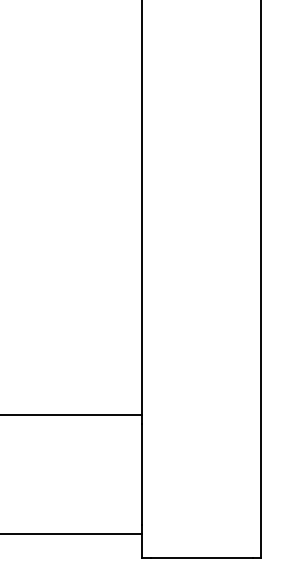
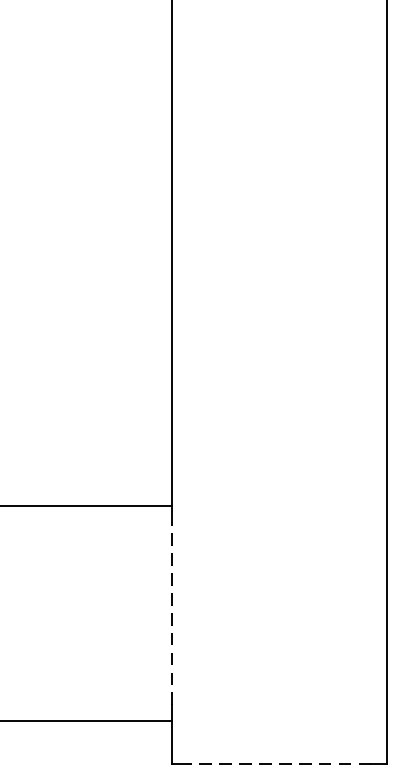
line: (142, 474) -> (172, 613), solid -> dashed
line: (201, 557) -> (278, 764), solid -> dashed

